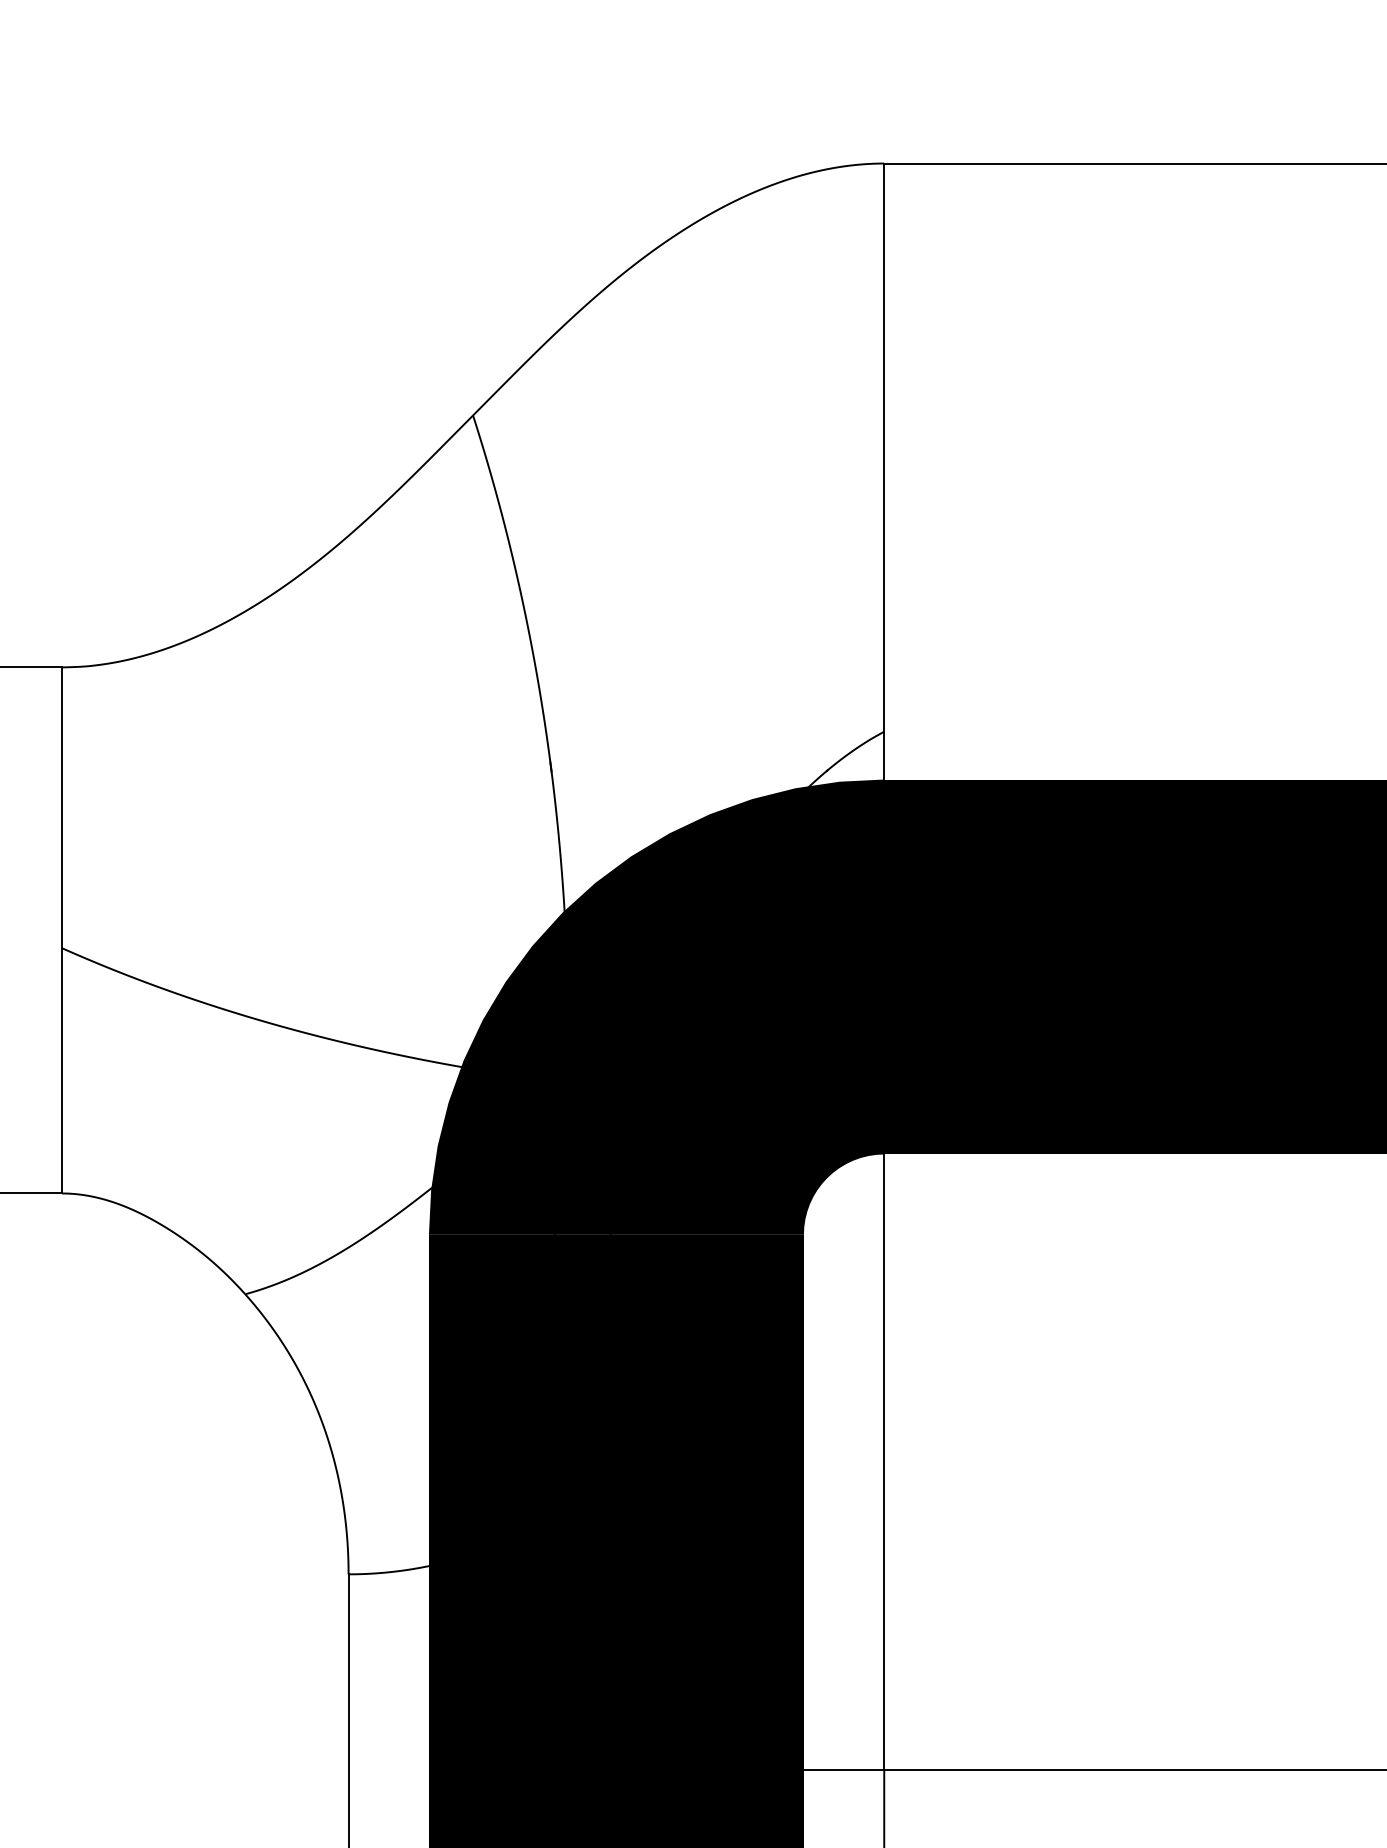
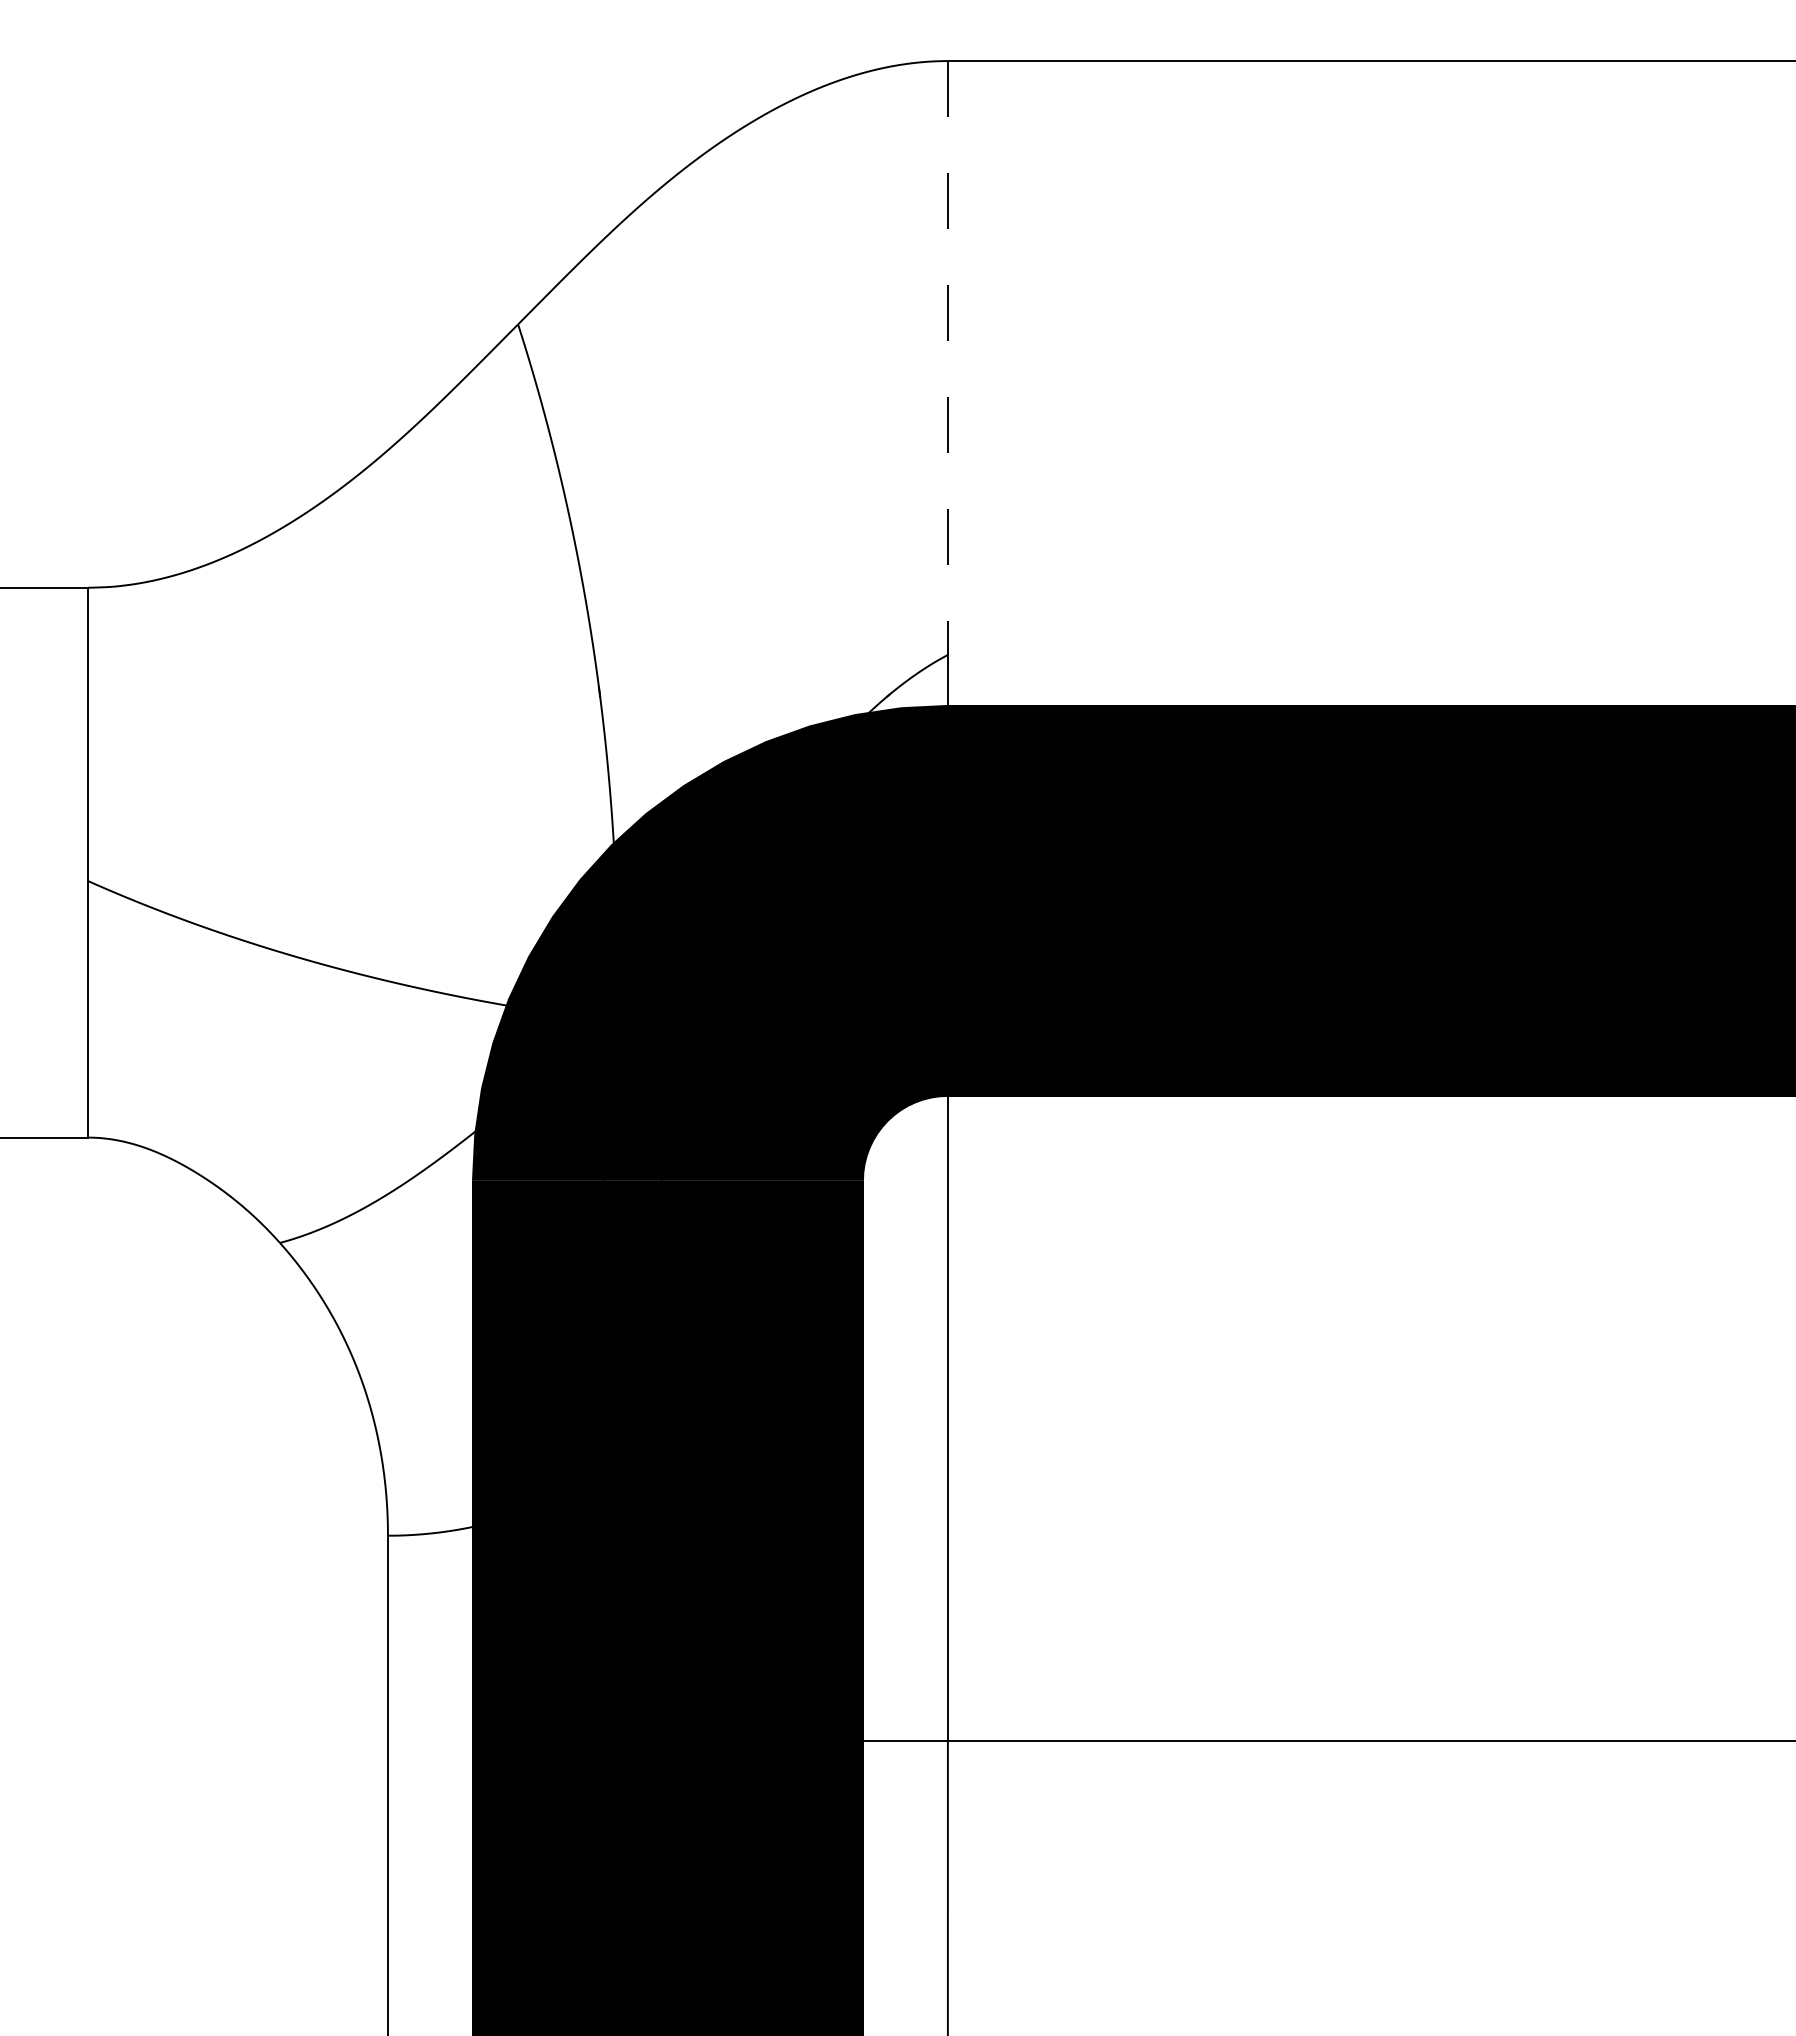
line: (883, 448) -> (947, 358), solid -> dashed

